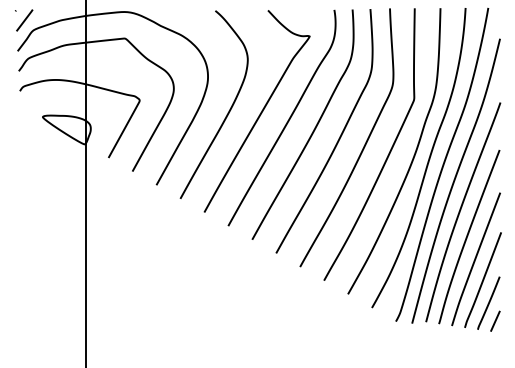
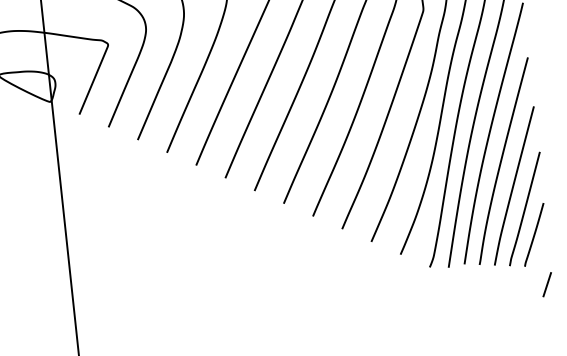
line: (495, 320) -> (547, 283), moved

